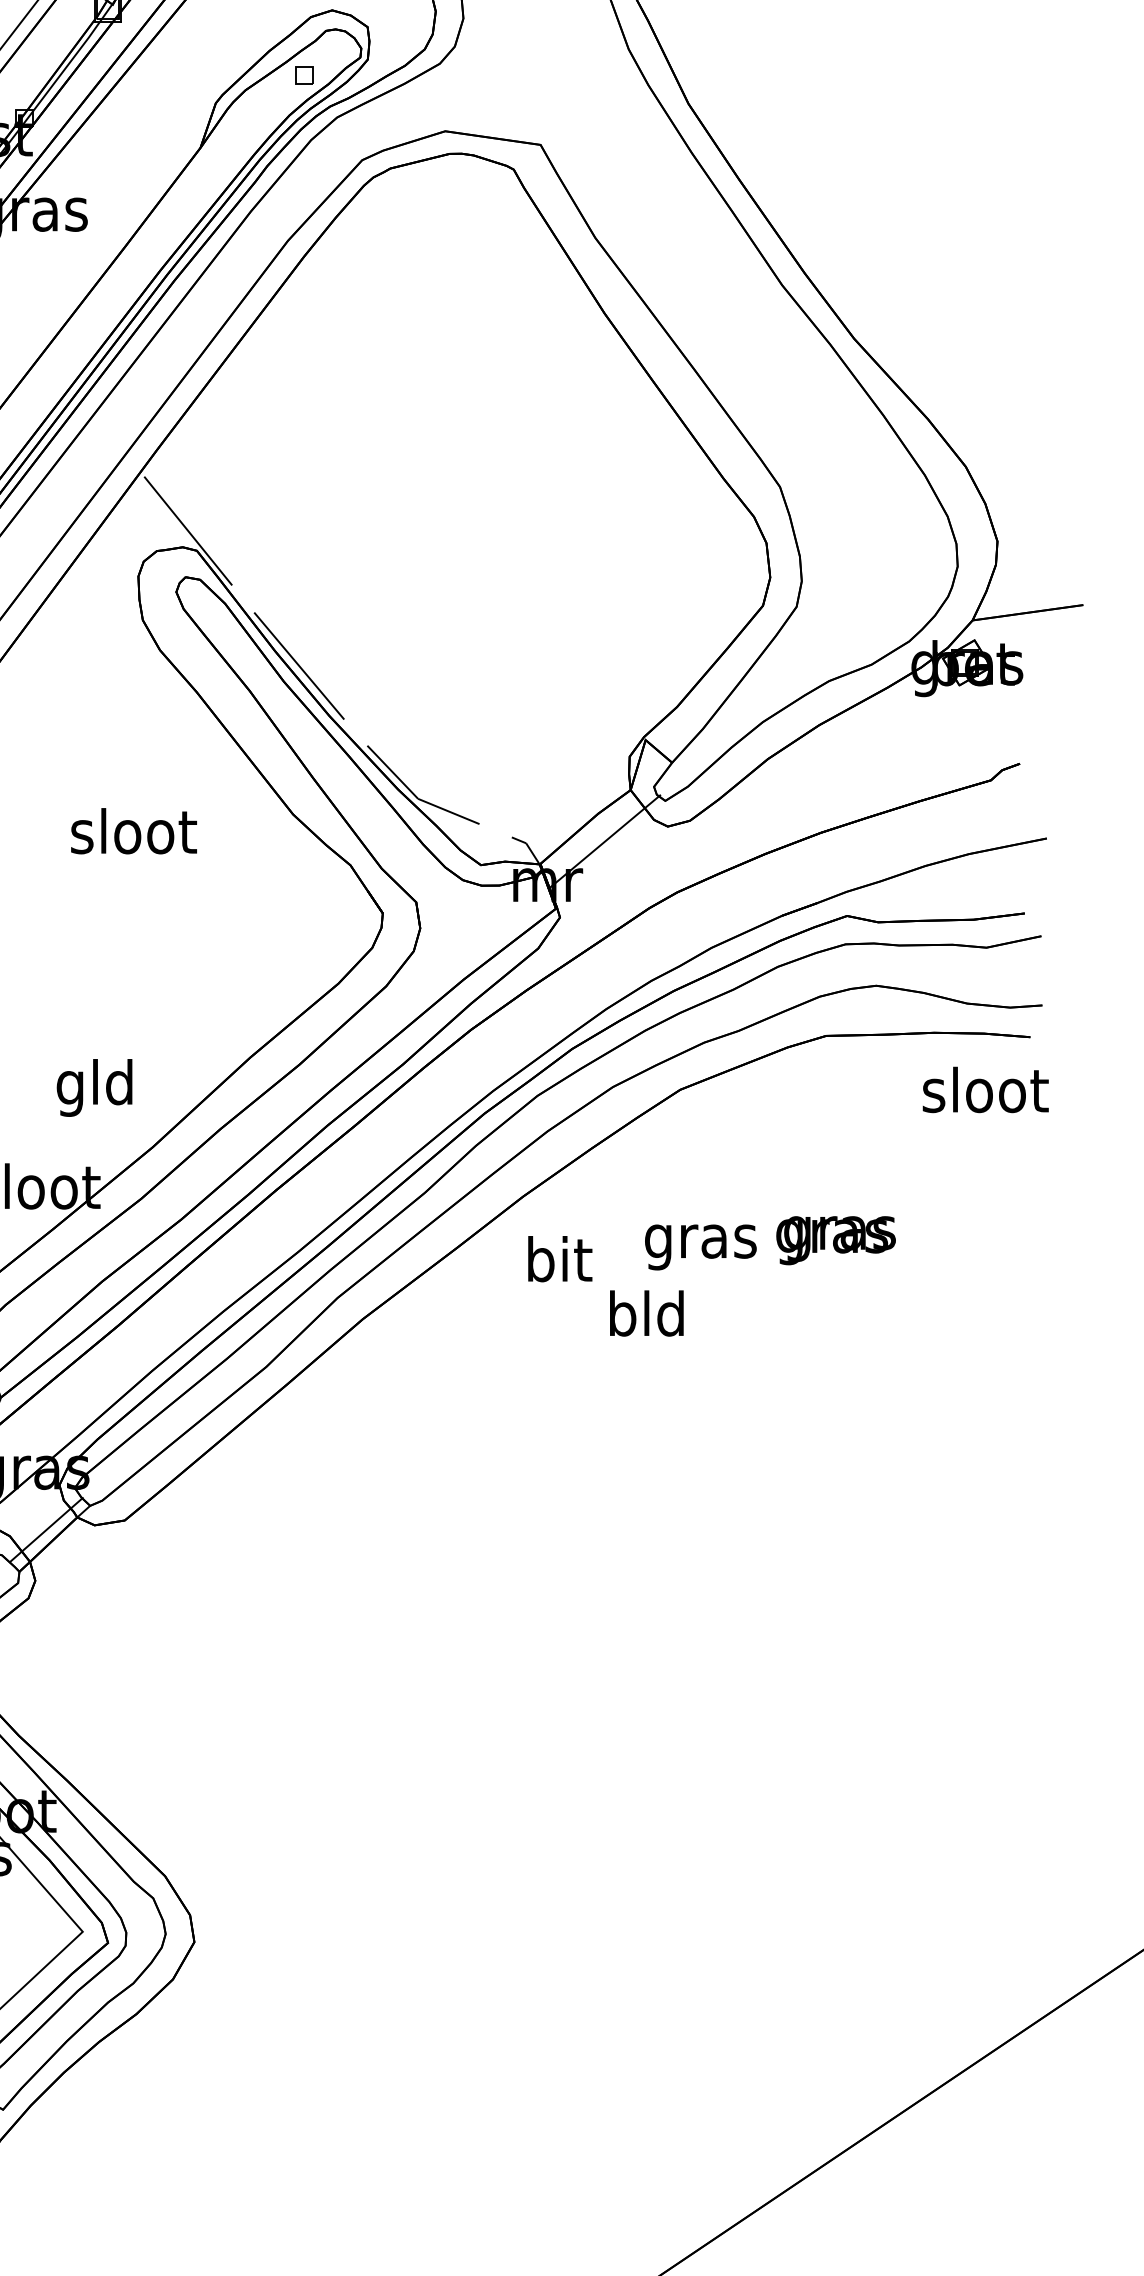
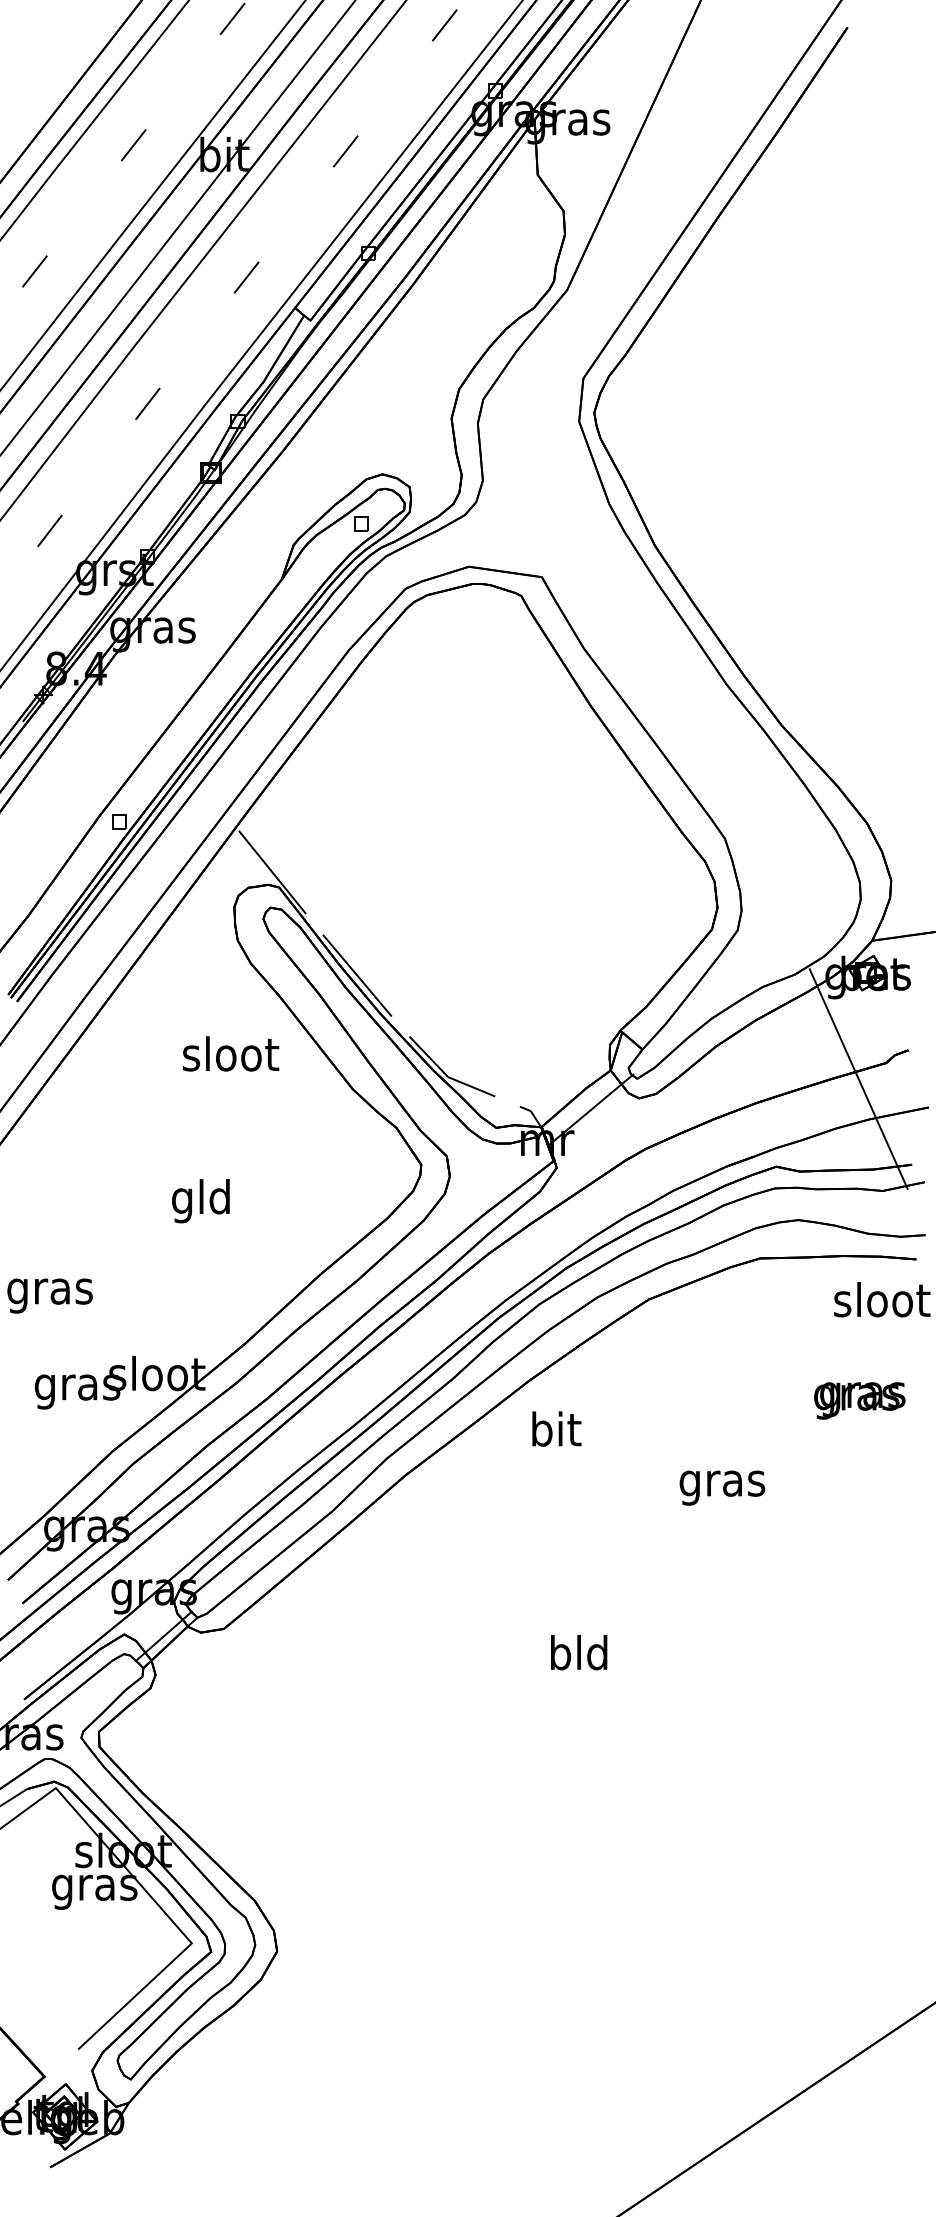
line: (954, 800) -> (858, 1078), added
text: (134, 830) -> (231, 1053), moved
text: (94, 1088) -> (200, 1201), moved
text: (835, 1240) -> (859, 1400), moved
text: (700, 1246) -> (722, 1487), moved
text: (647, 1313) -> (579, 1652), moved

